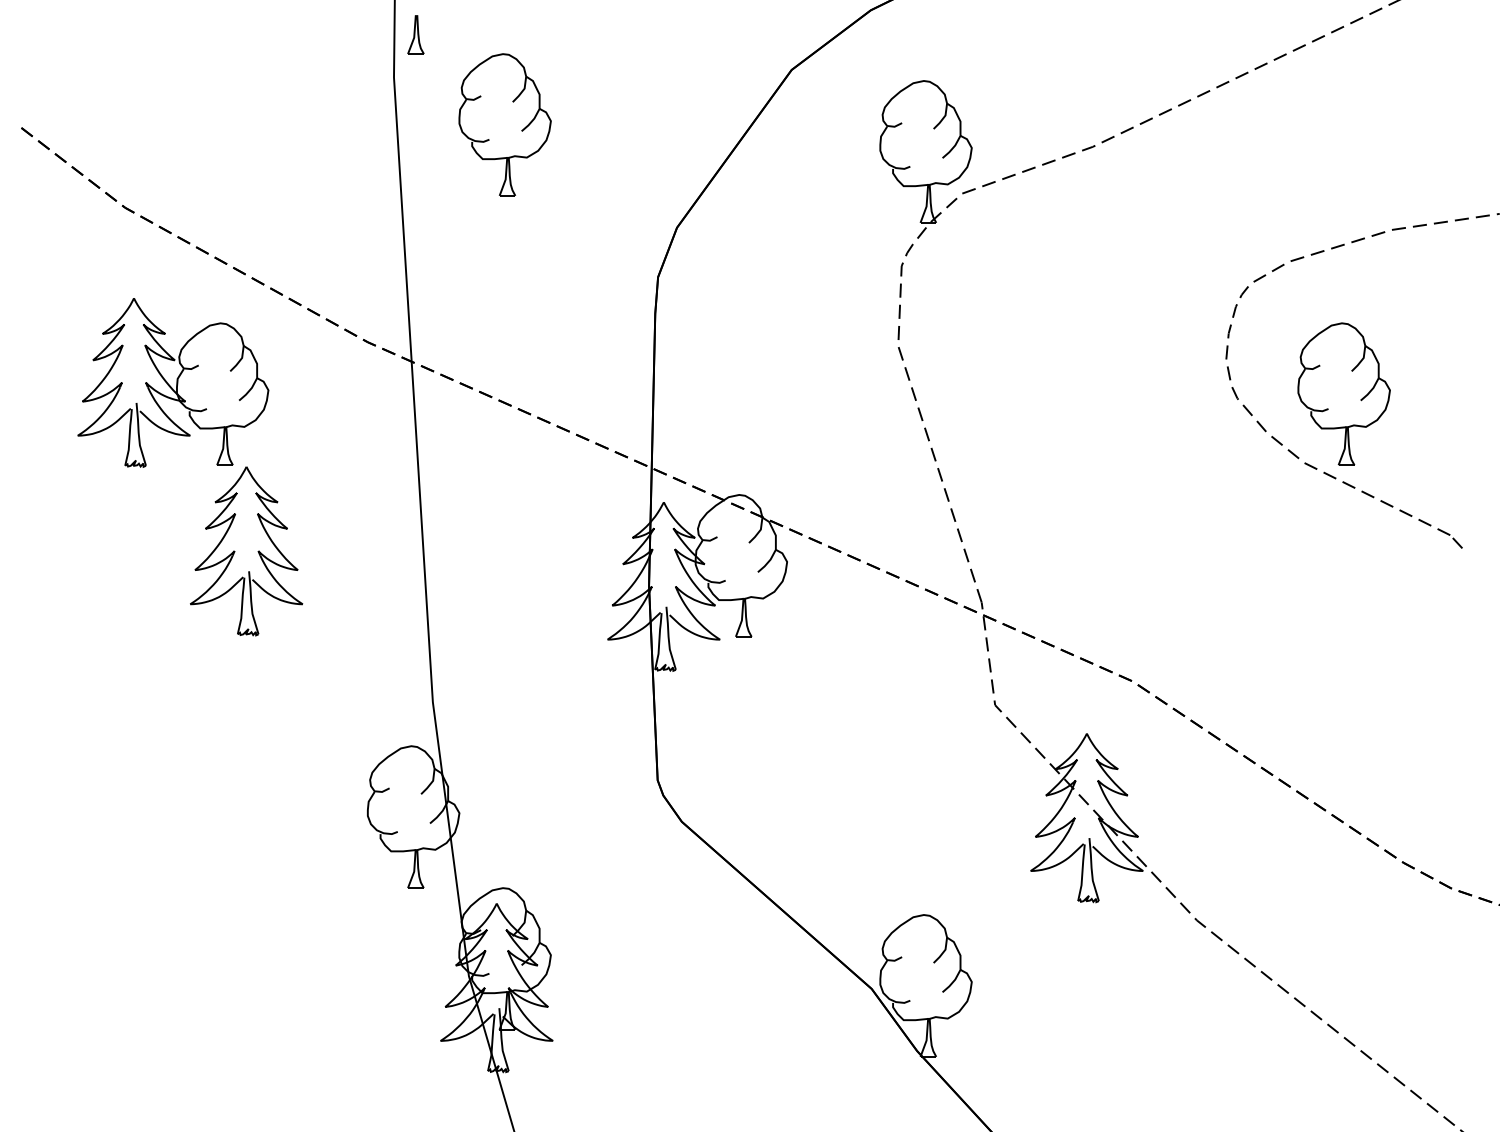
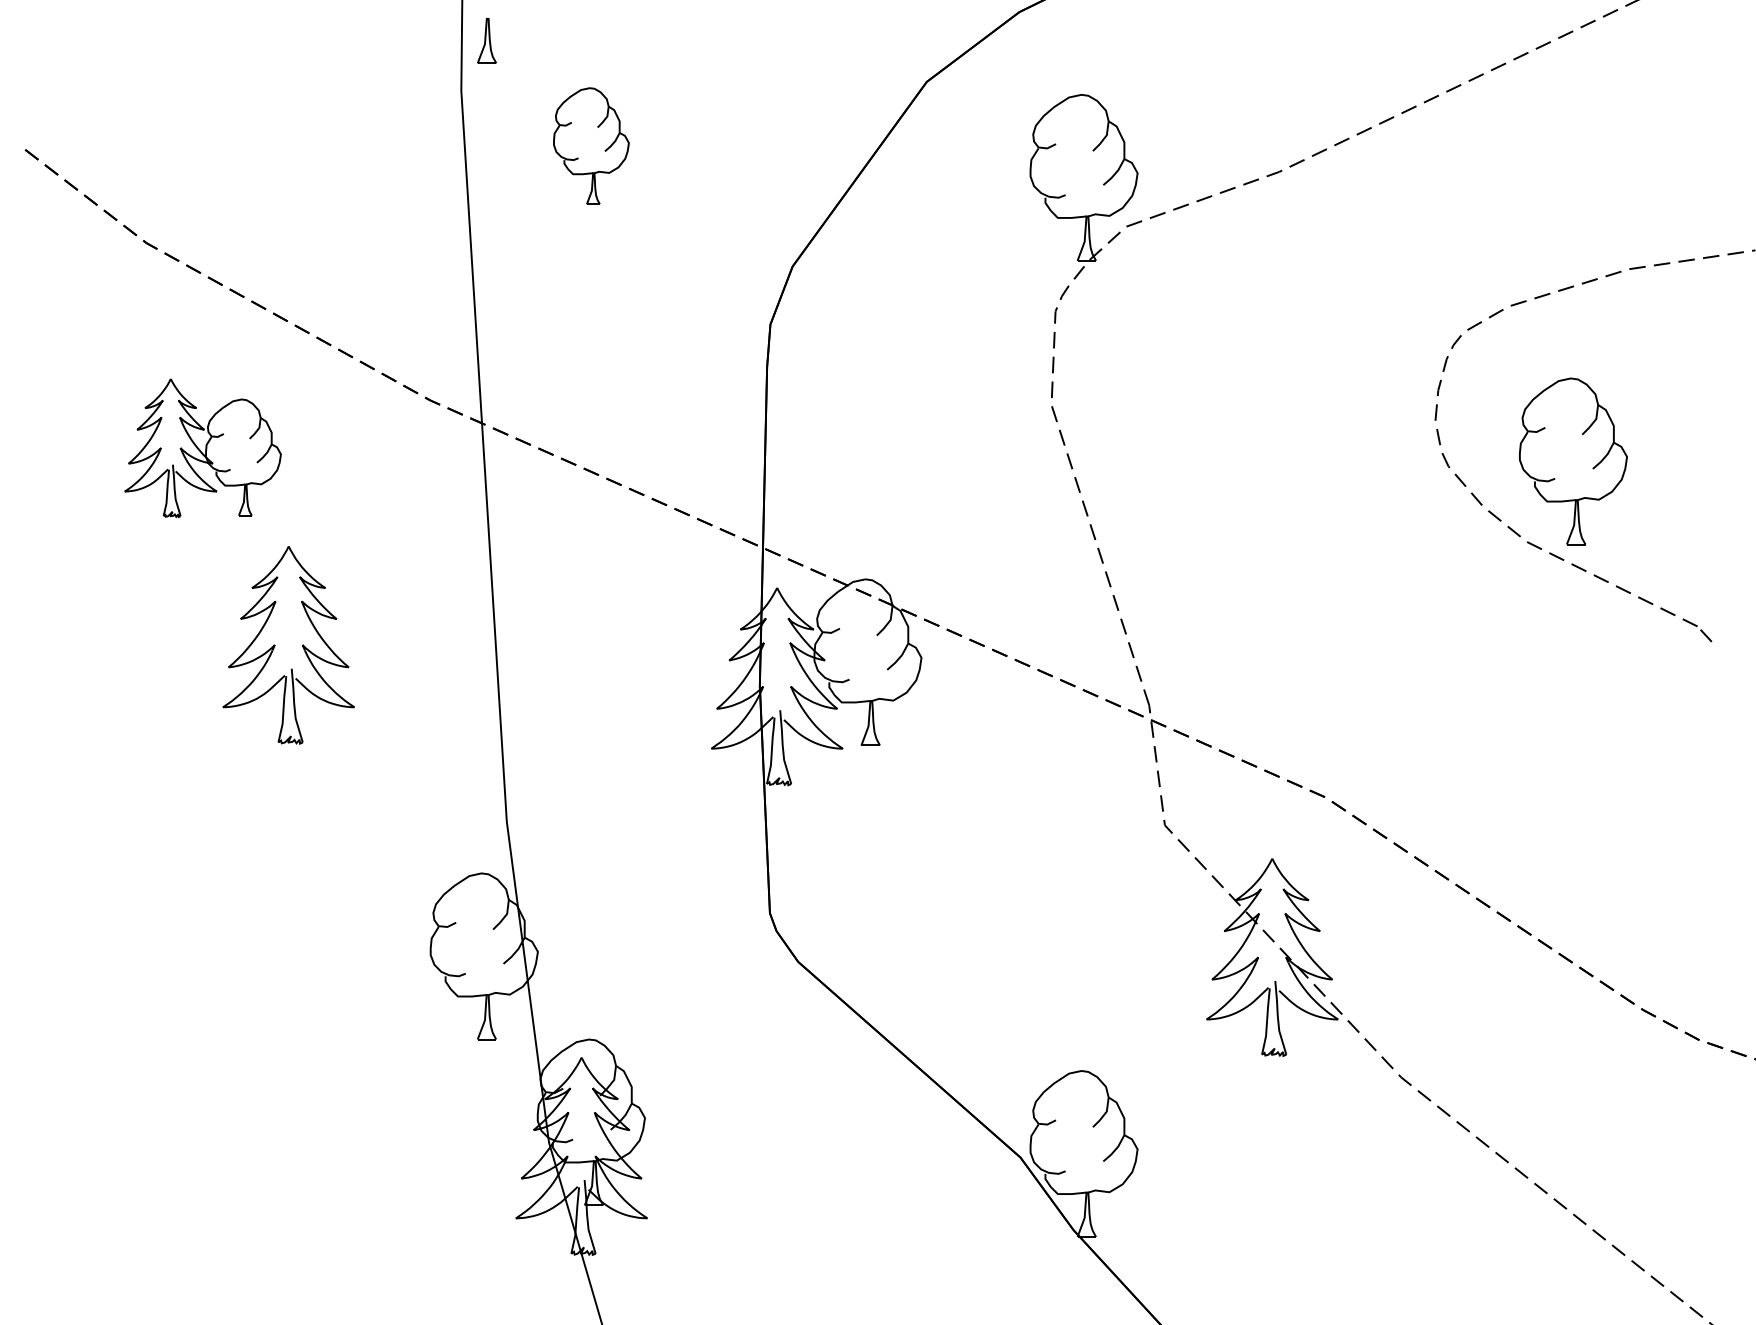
part: (505, 124) -> (591, 145), size x0.7
part: (172, 383) -> (202, 448), size x0.7

